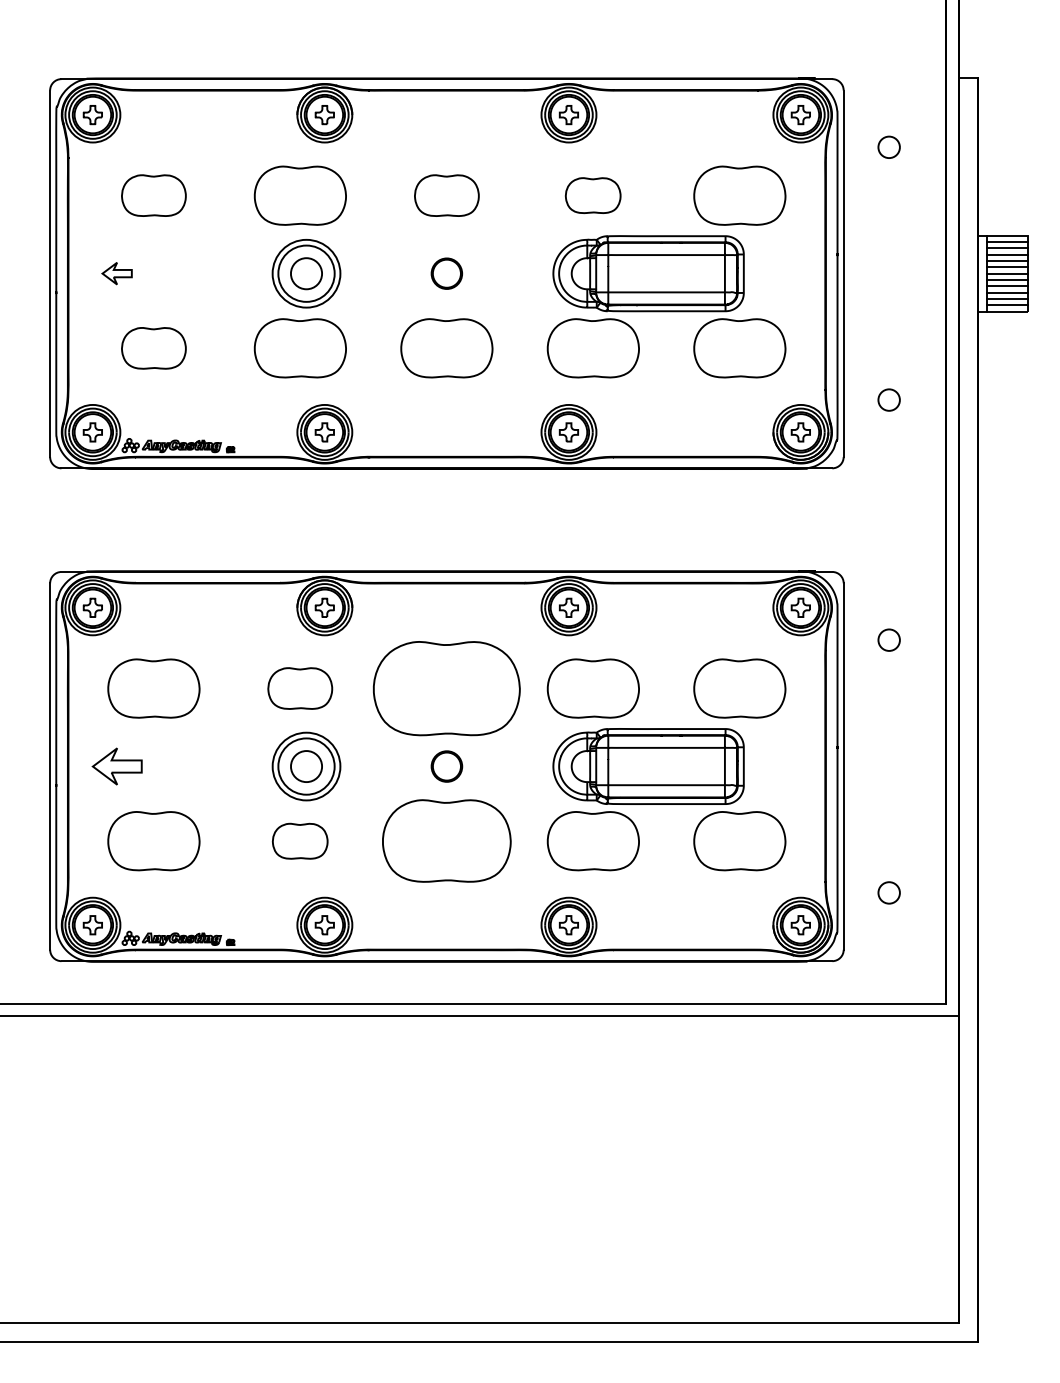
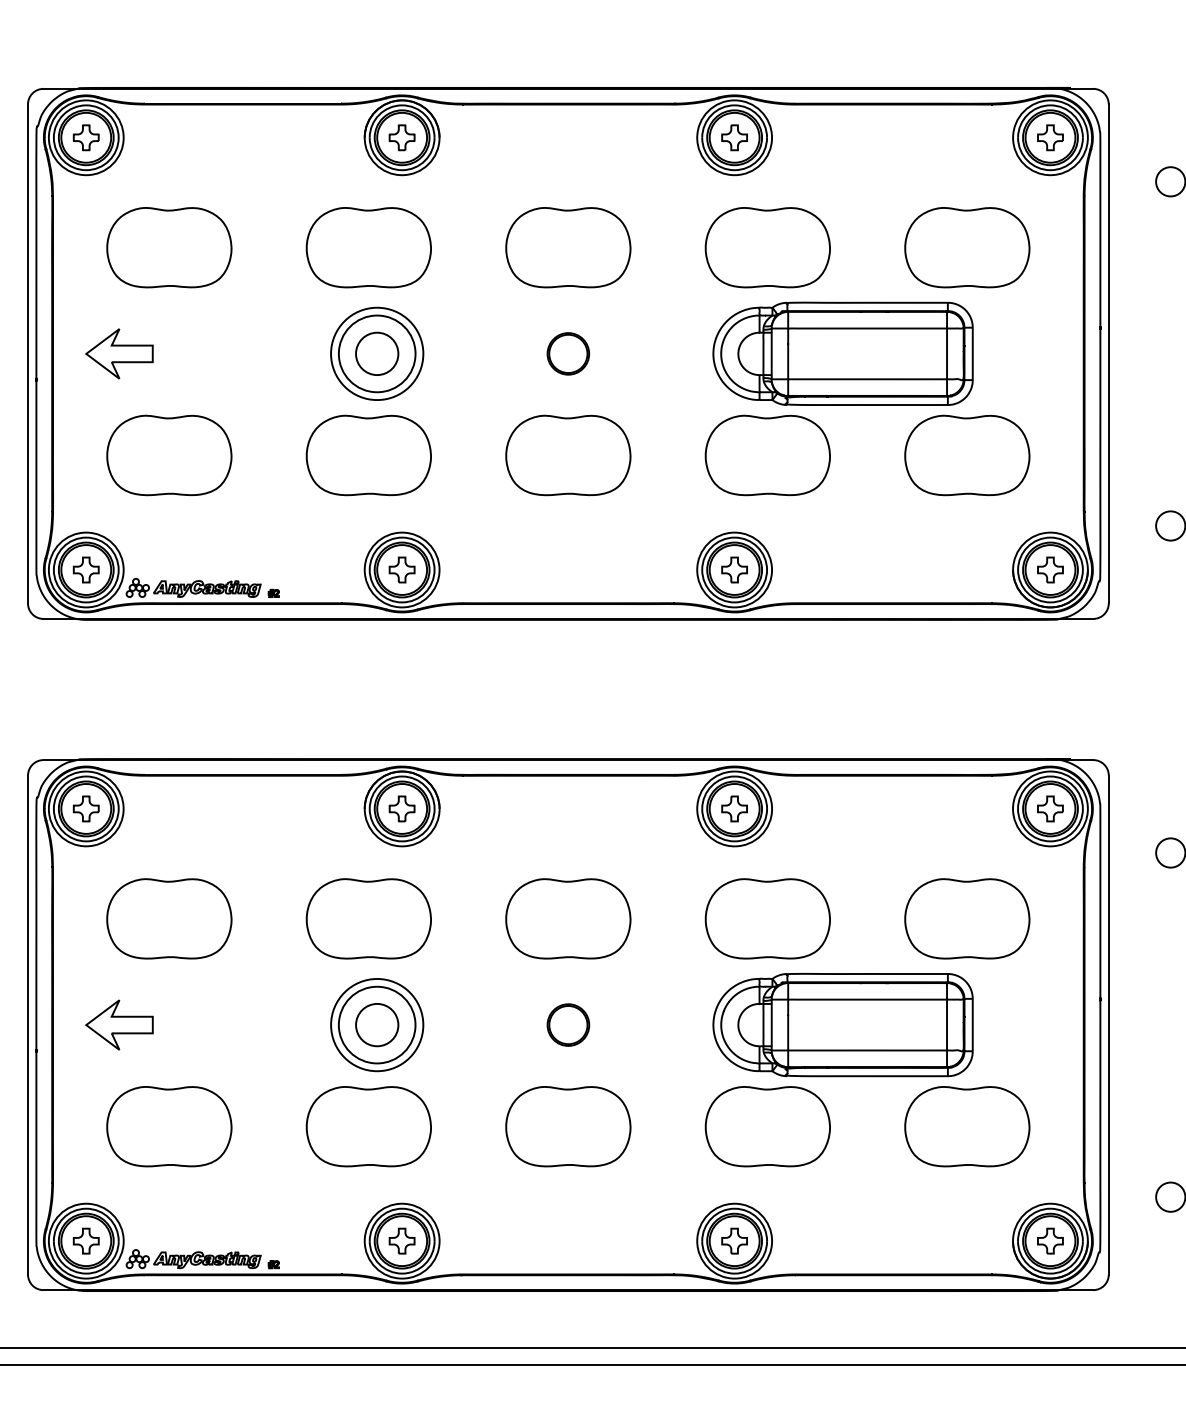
part: (153, 195) -> (168, 247), size x1.43
part: (446, 195) -> (567, 247), size x1.43
part: (592, 195) -> (766, 247), size x1.67
part: (116, 273) -> (118, 353), size x1.67
part: (153, 348) -> (168, 455), size x1.43
part: (299, 688) -> (367, 918), size x1.43
part: (446, 688) -> (567, 918), size x0.62
part: (299, 841) -> (367, 1127), size x1.67
part: (446, 841) -> (567, 1127), size x0.71

